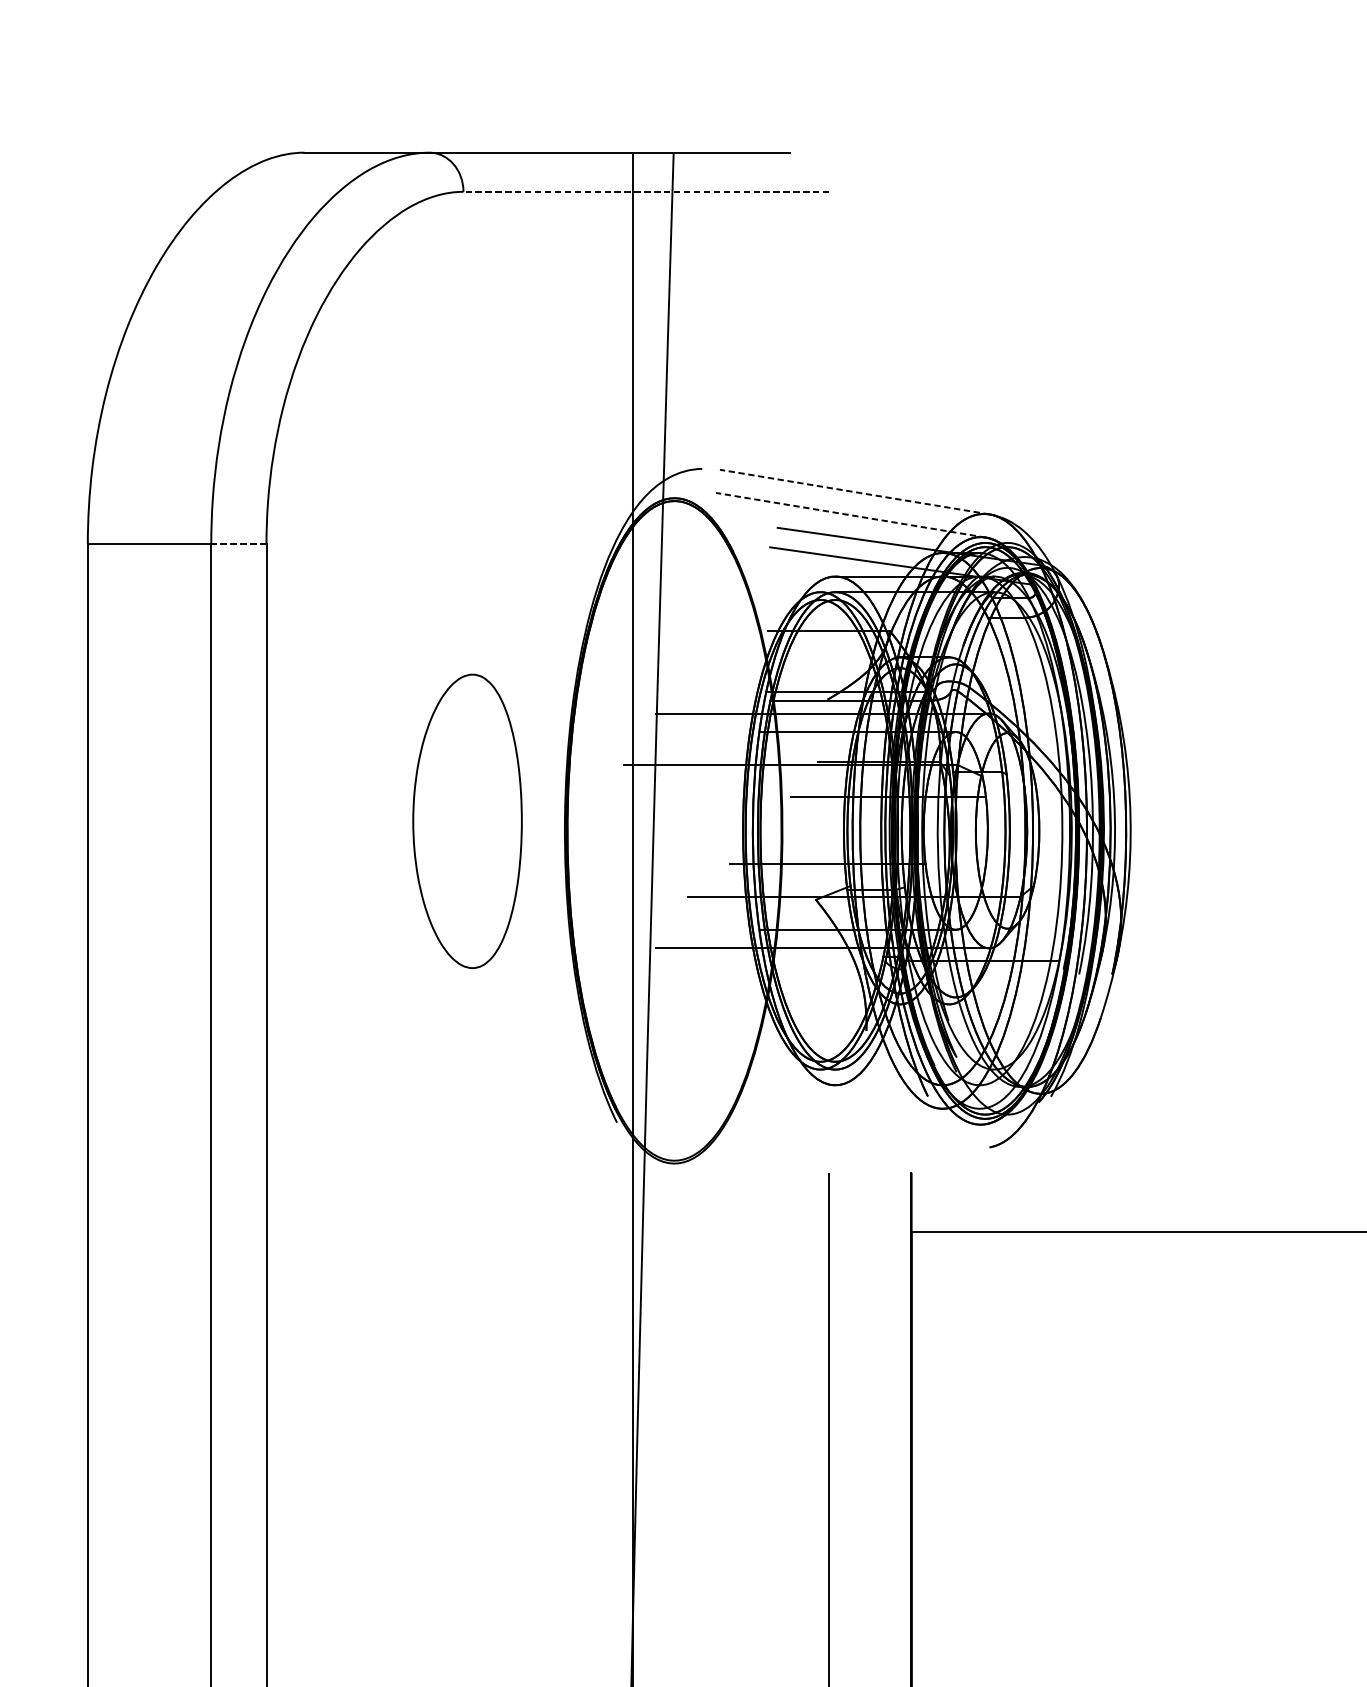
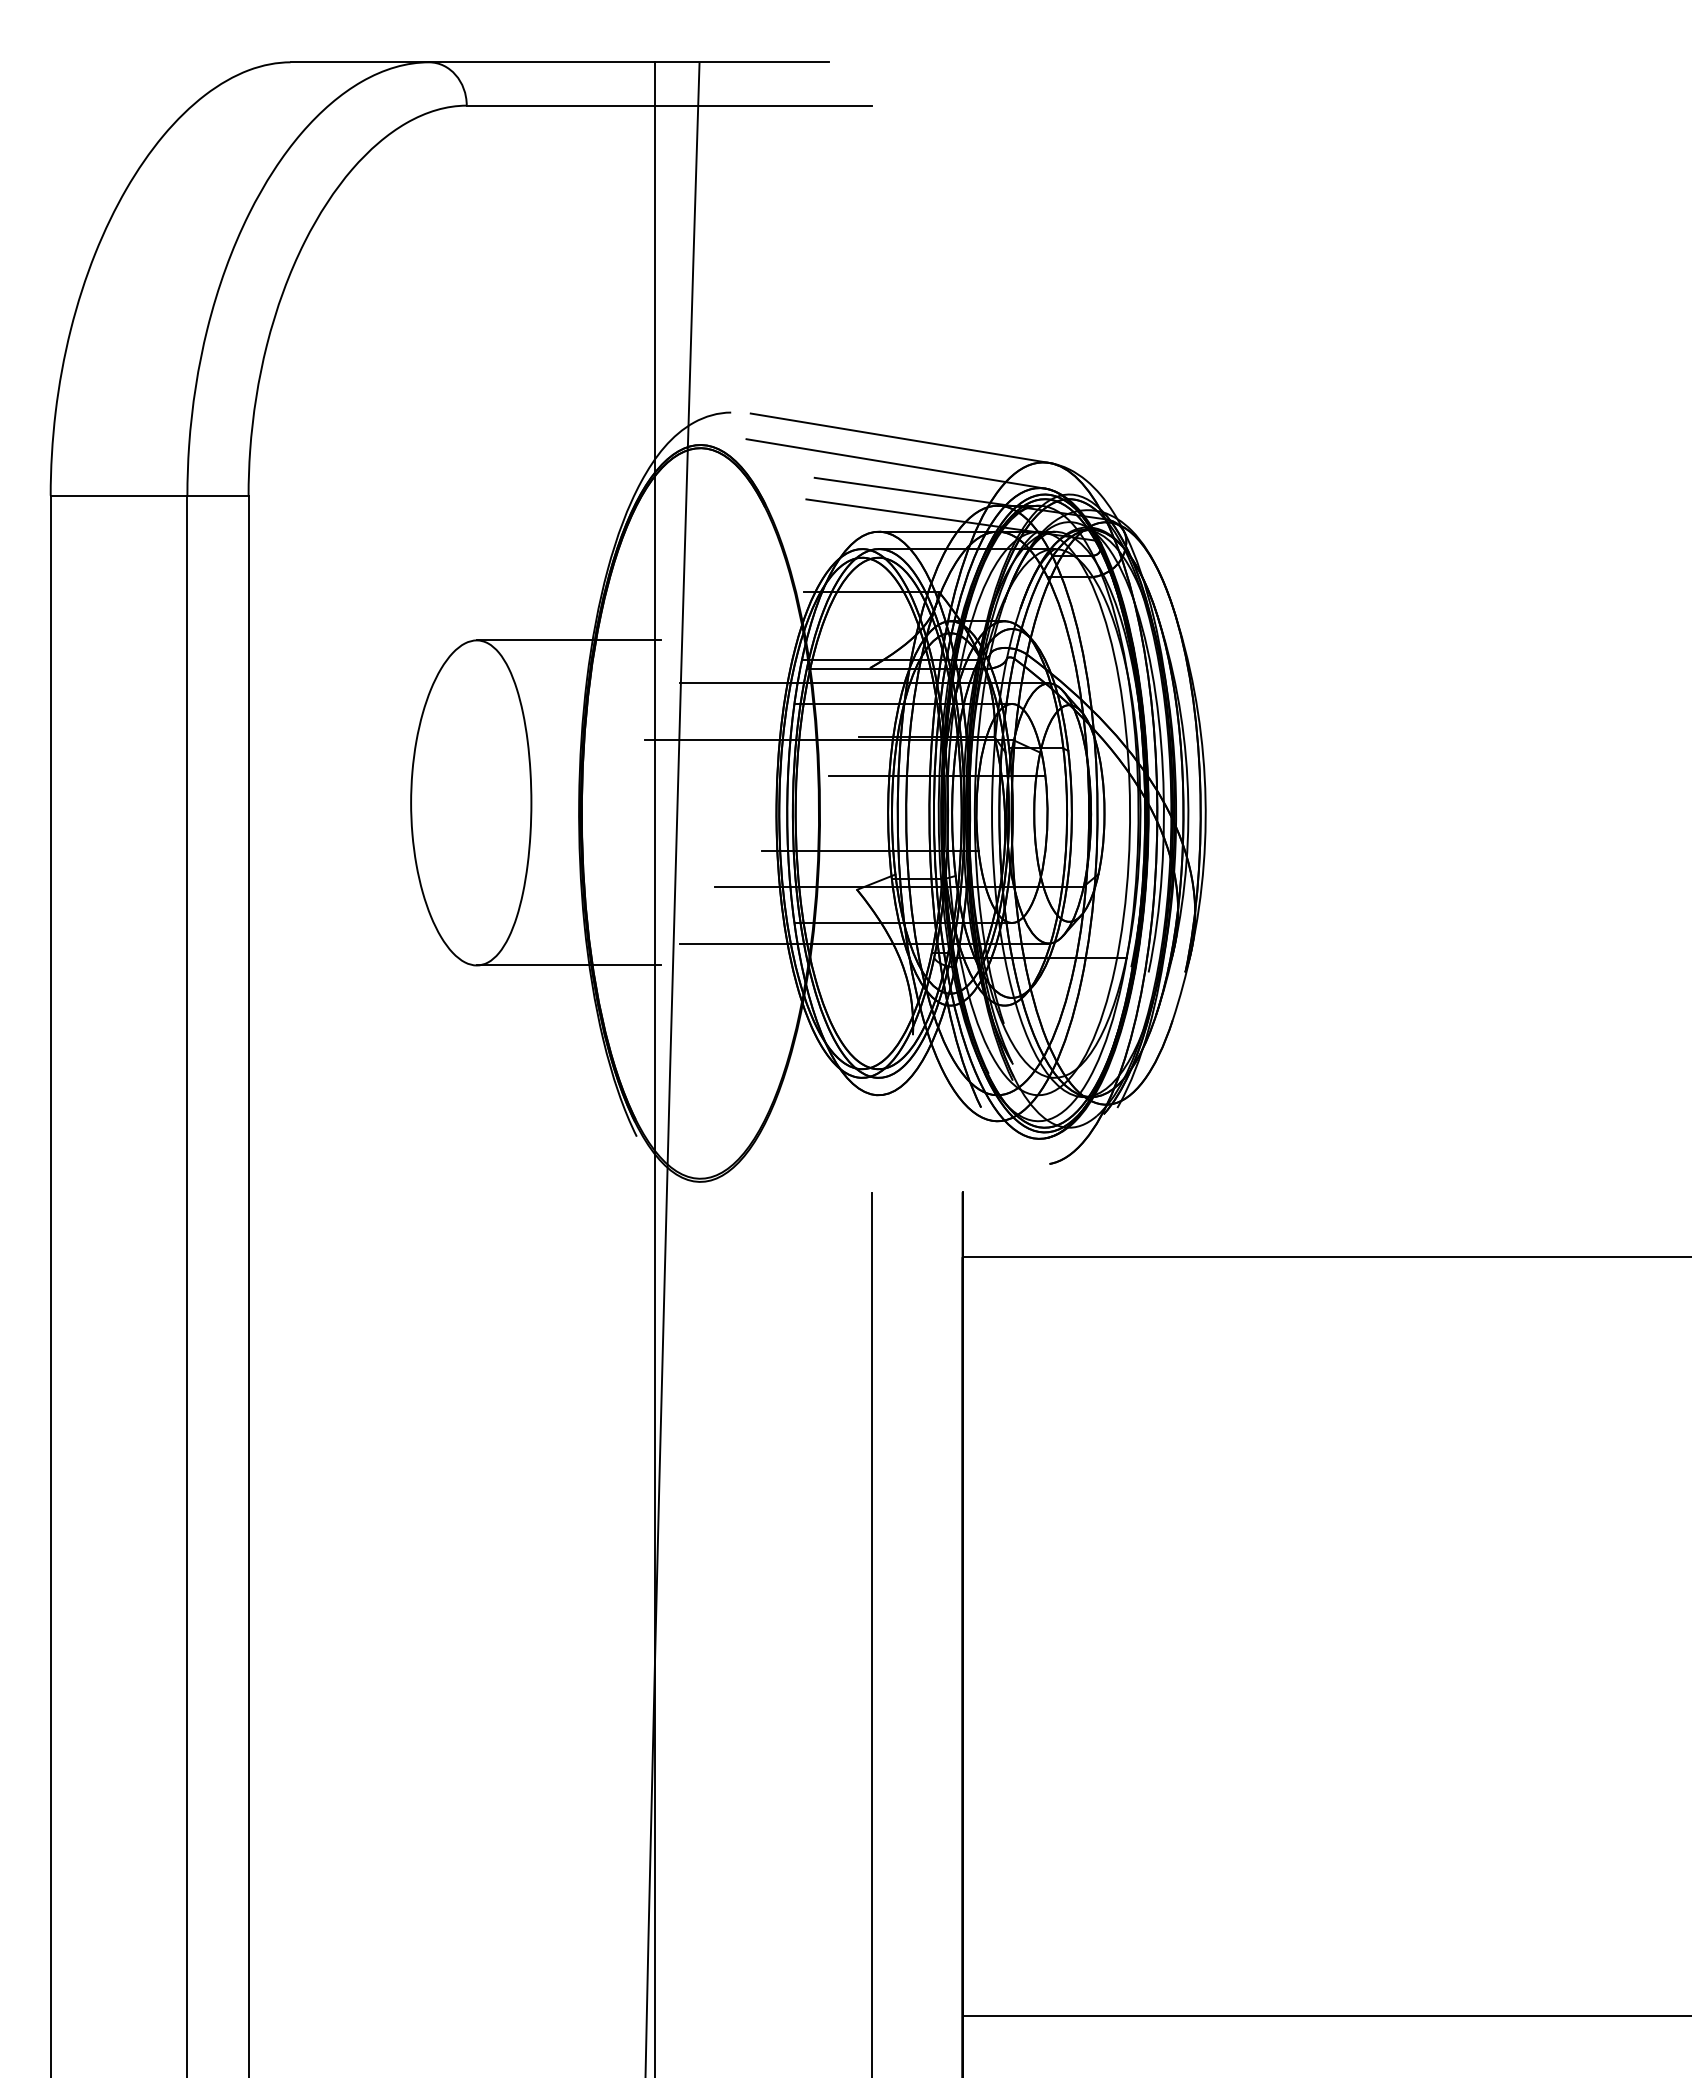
line: (646, 191) -> (669, 105), dashed -> solid
line: (854, 492) -> (899, 438), dashed -> solid
line: (850, 514) -> (895, 463), dashed -> solid
line: (239, 543) -> (218, 495), dashed -> solid
line: (555, 674) -> (568, 640), added
line: (555, 968) -> (568, 965), added

